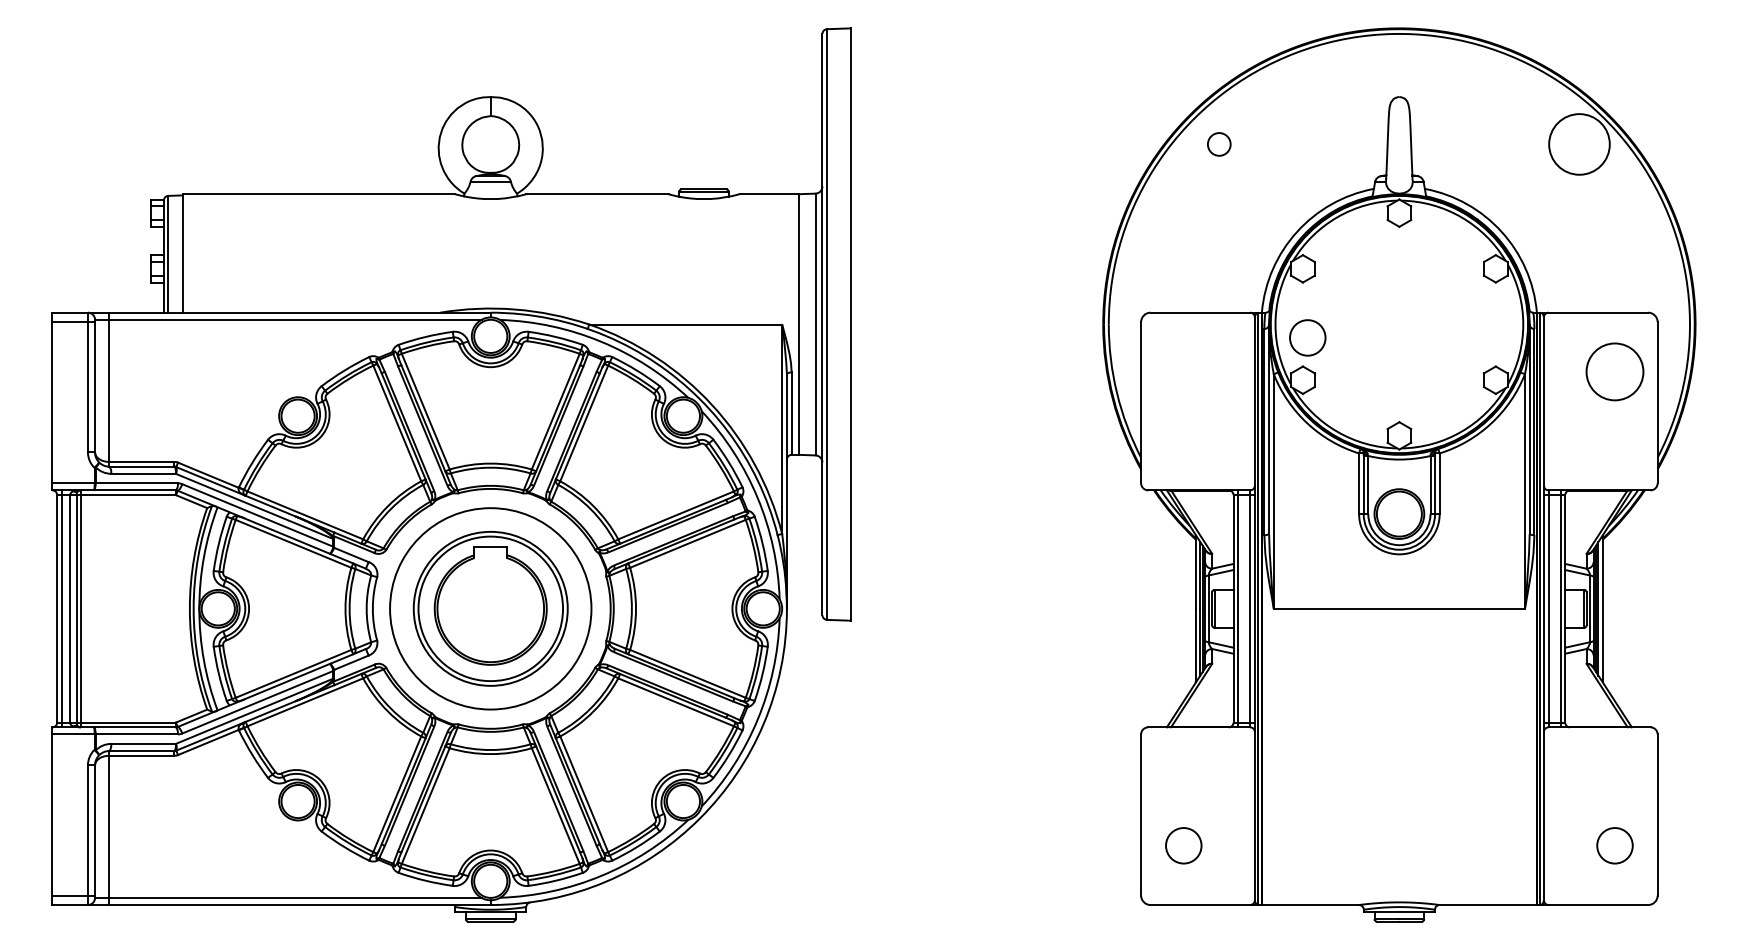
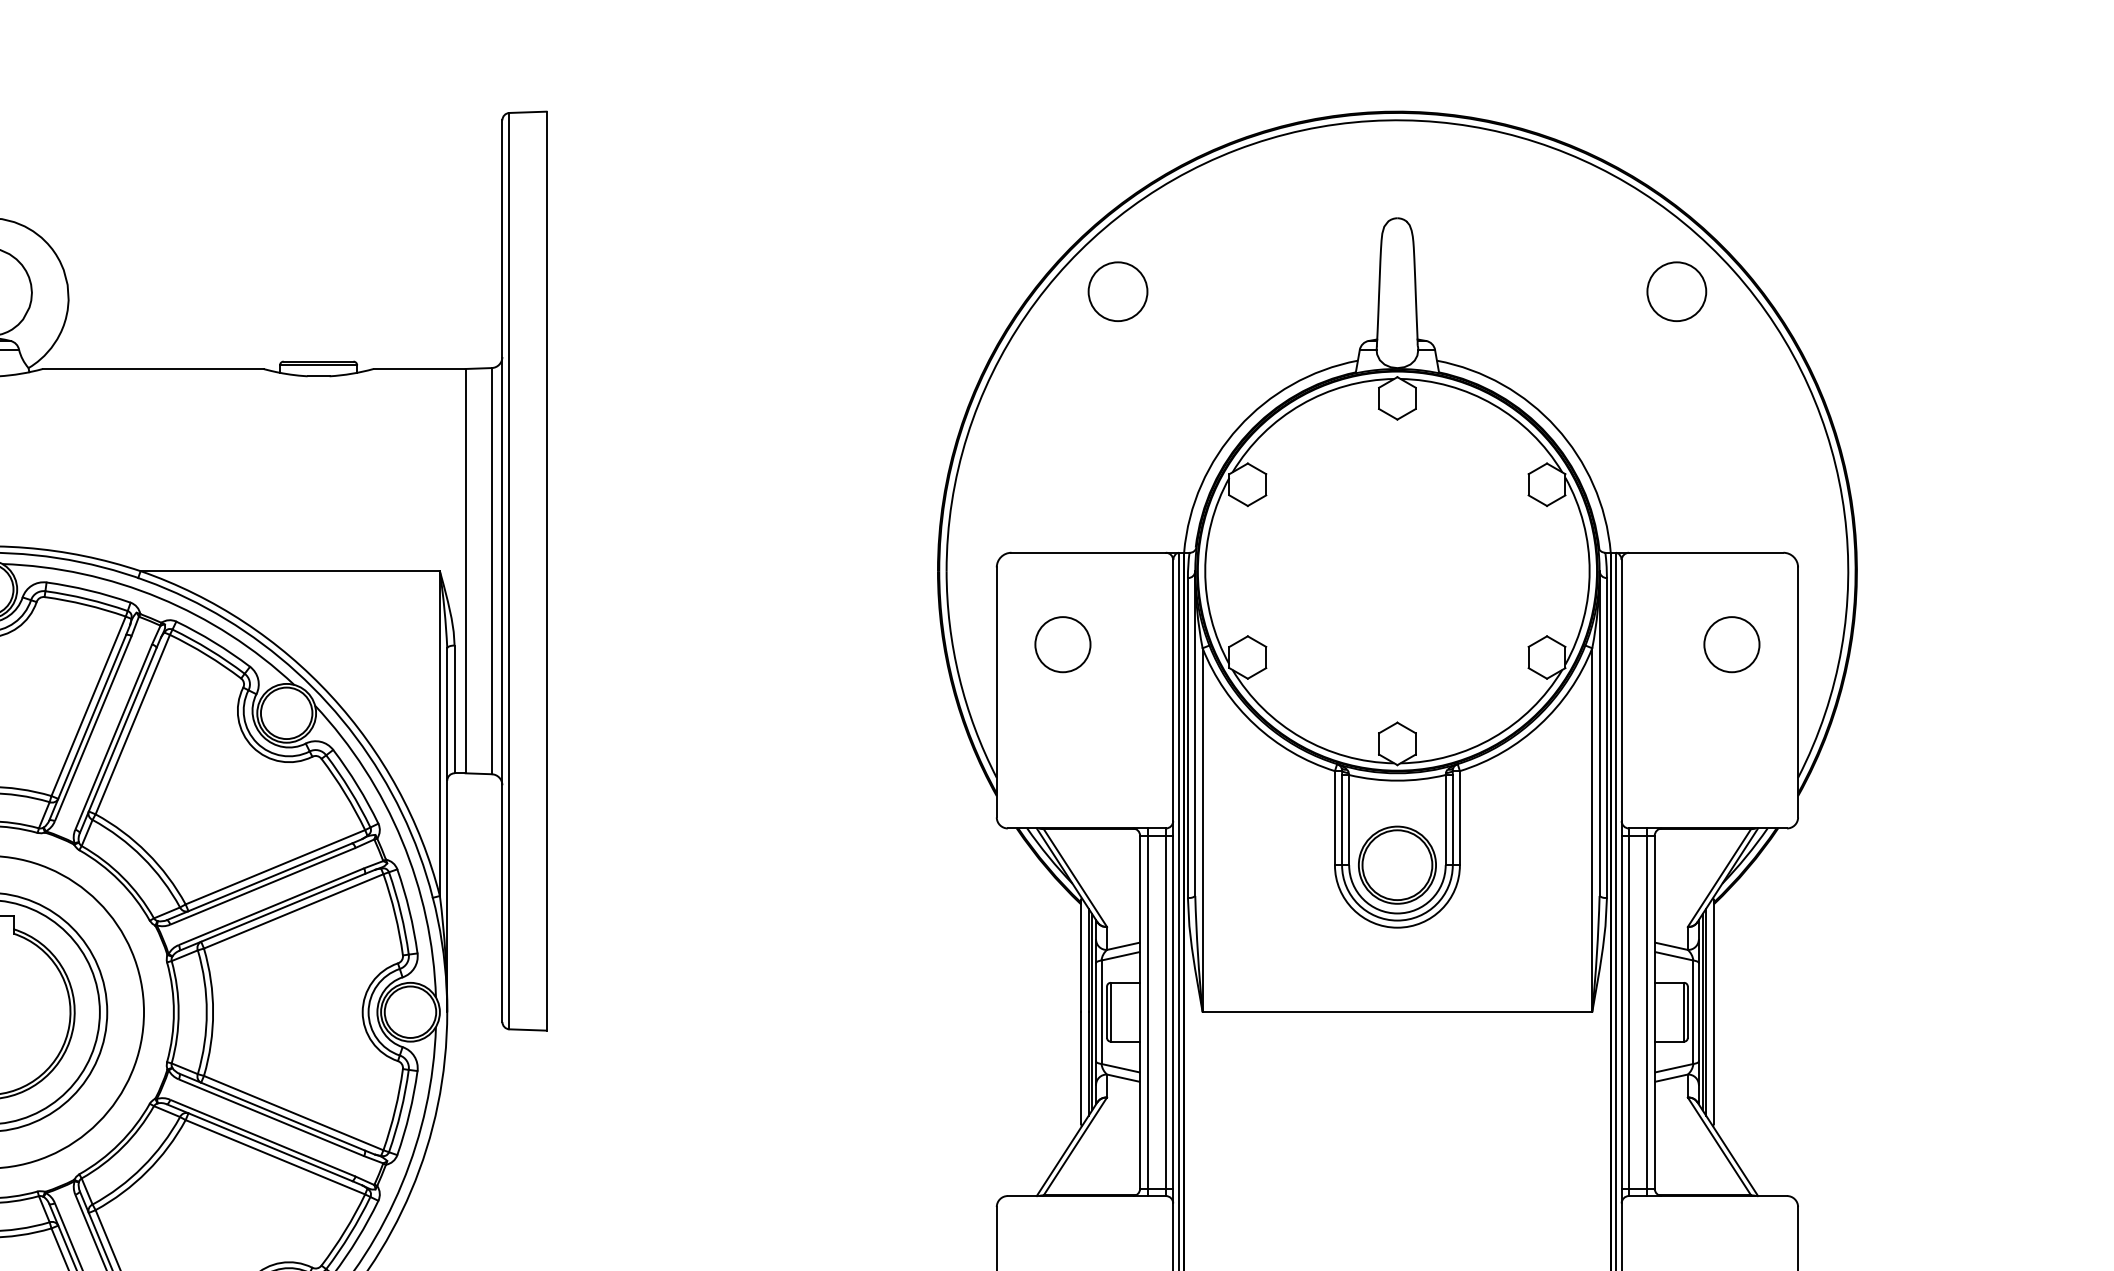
circle: (1219, 144) -> (1118, 291), size x1.67
circle: (1579, 144) -> (1676, 291), size x0.62
circle: (1307, 337) -> (1062, 644), moved
circle: (1614, 371) -> (1731, 644), size x0.62

